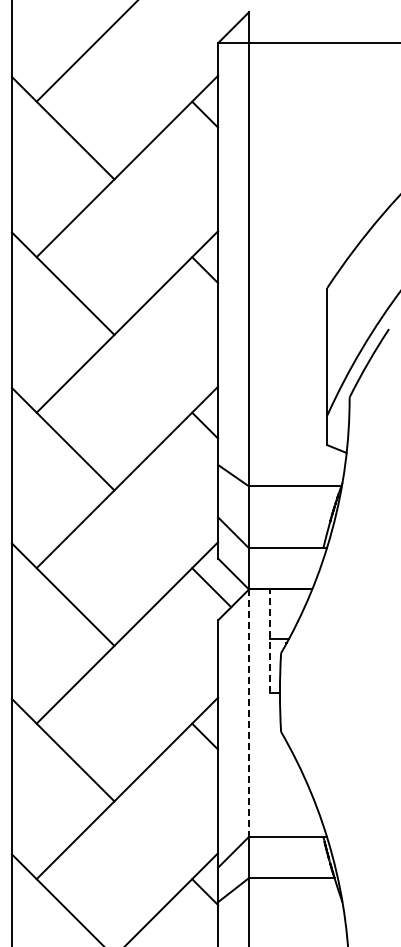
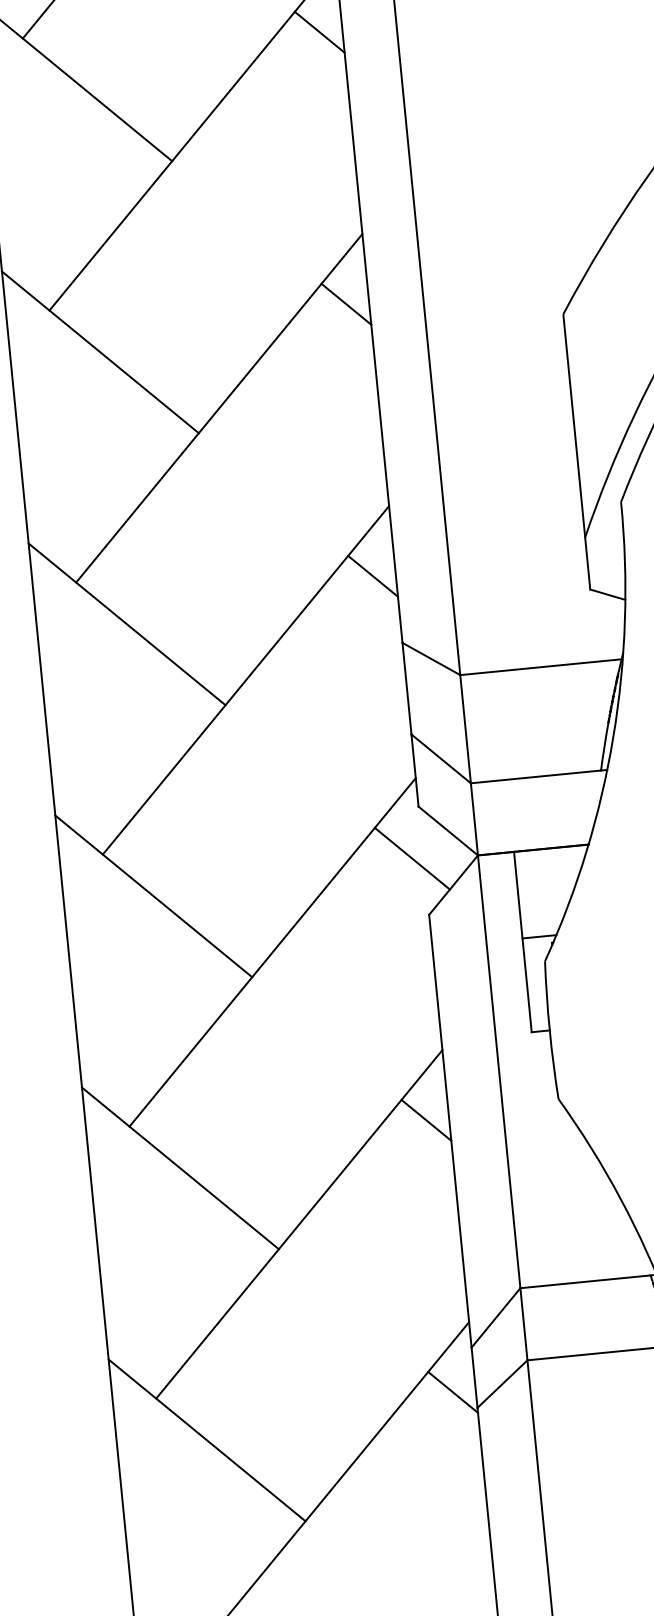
line: (269, 641) -> (522, 942), dashed -> solid
line: (249, 713) -> (500, 1072), dashed -> solid

